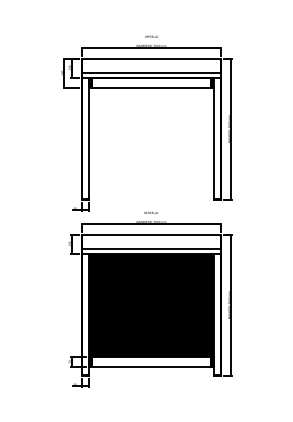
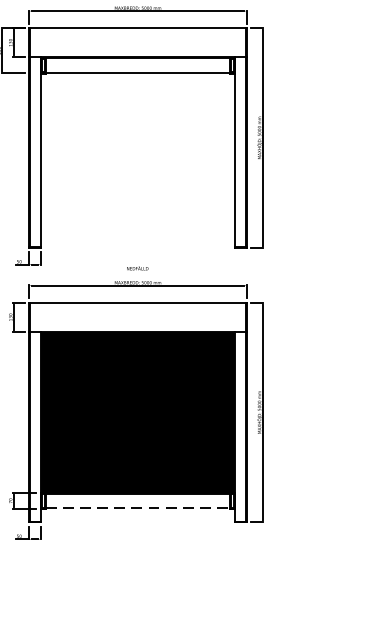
line: (151, 73) -> (138, 51), removed
line: (151, 249) -> (138, 325), removed
line: (151, 366) -> (138, 508), solid -> dashed

